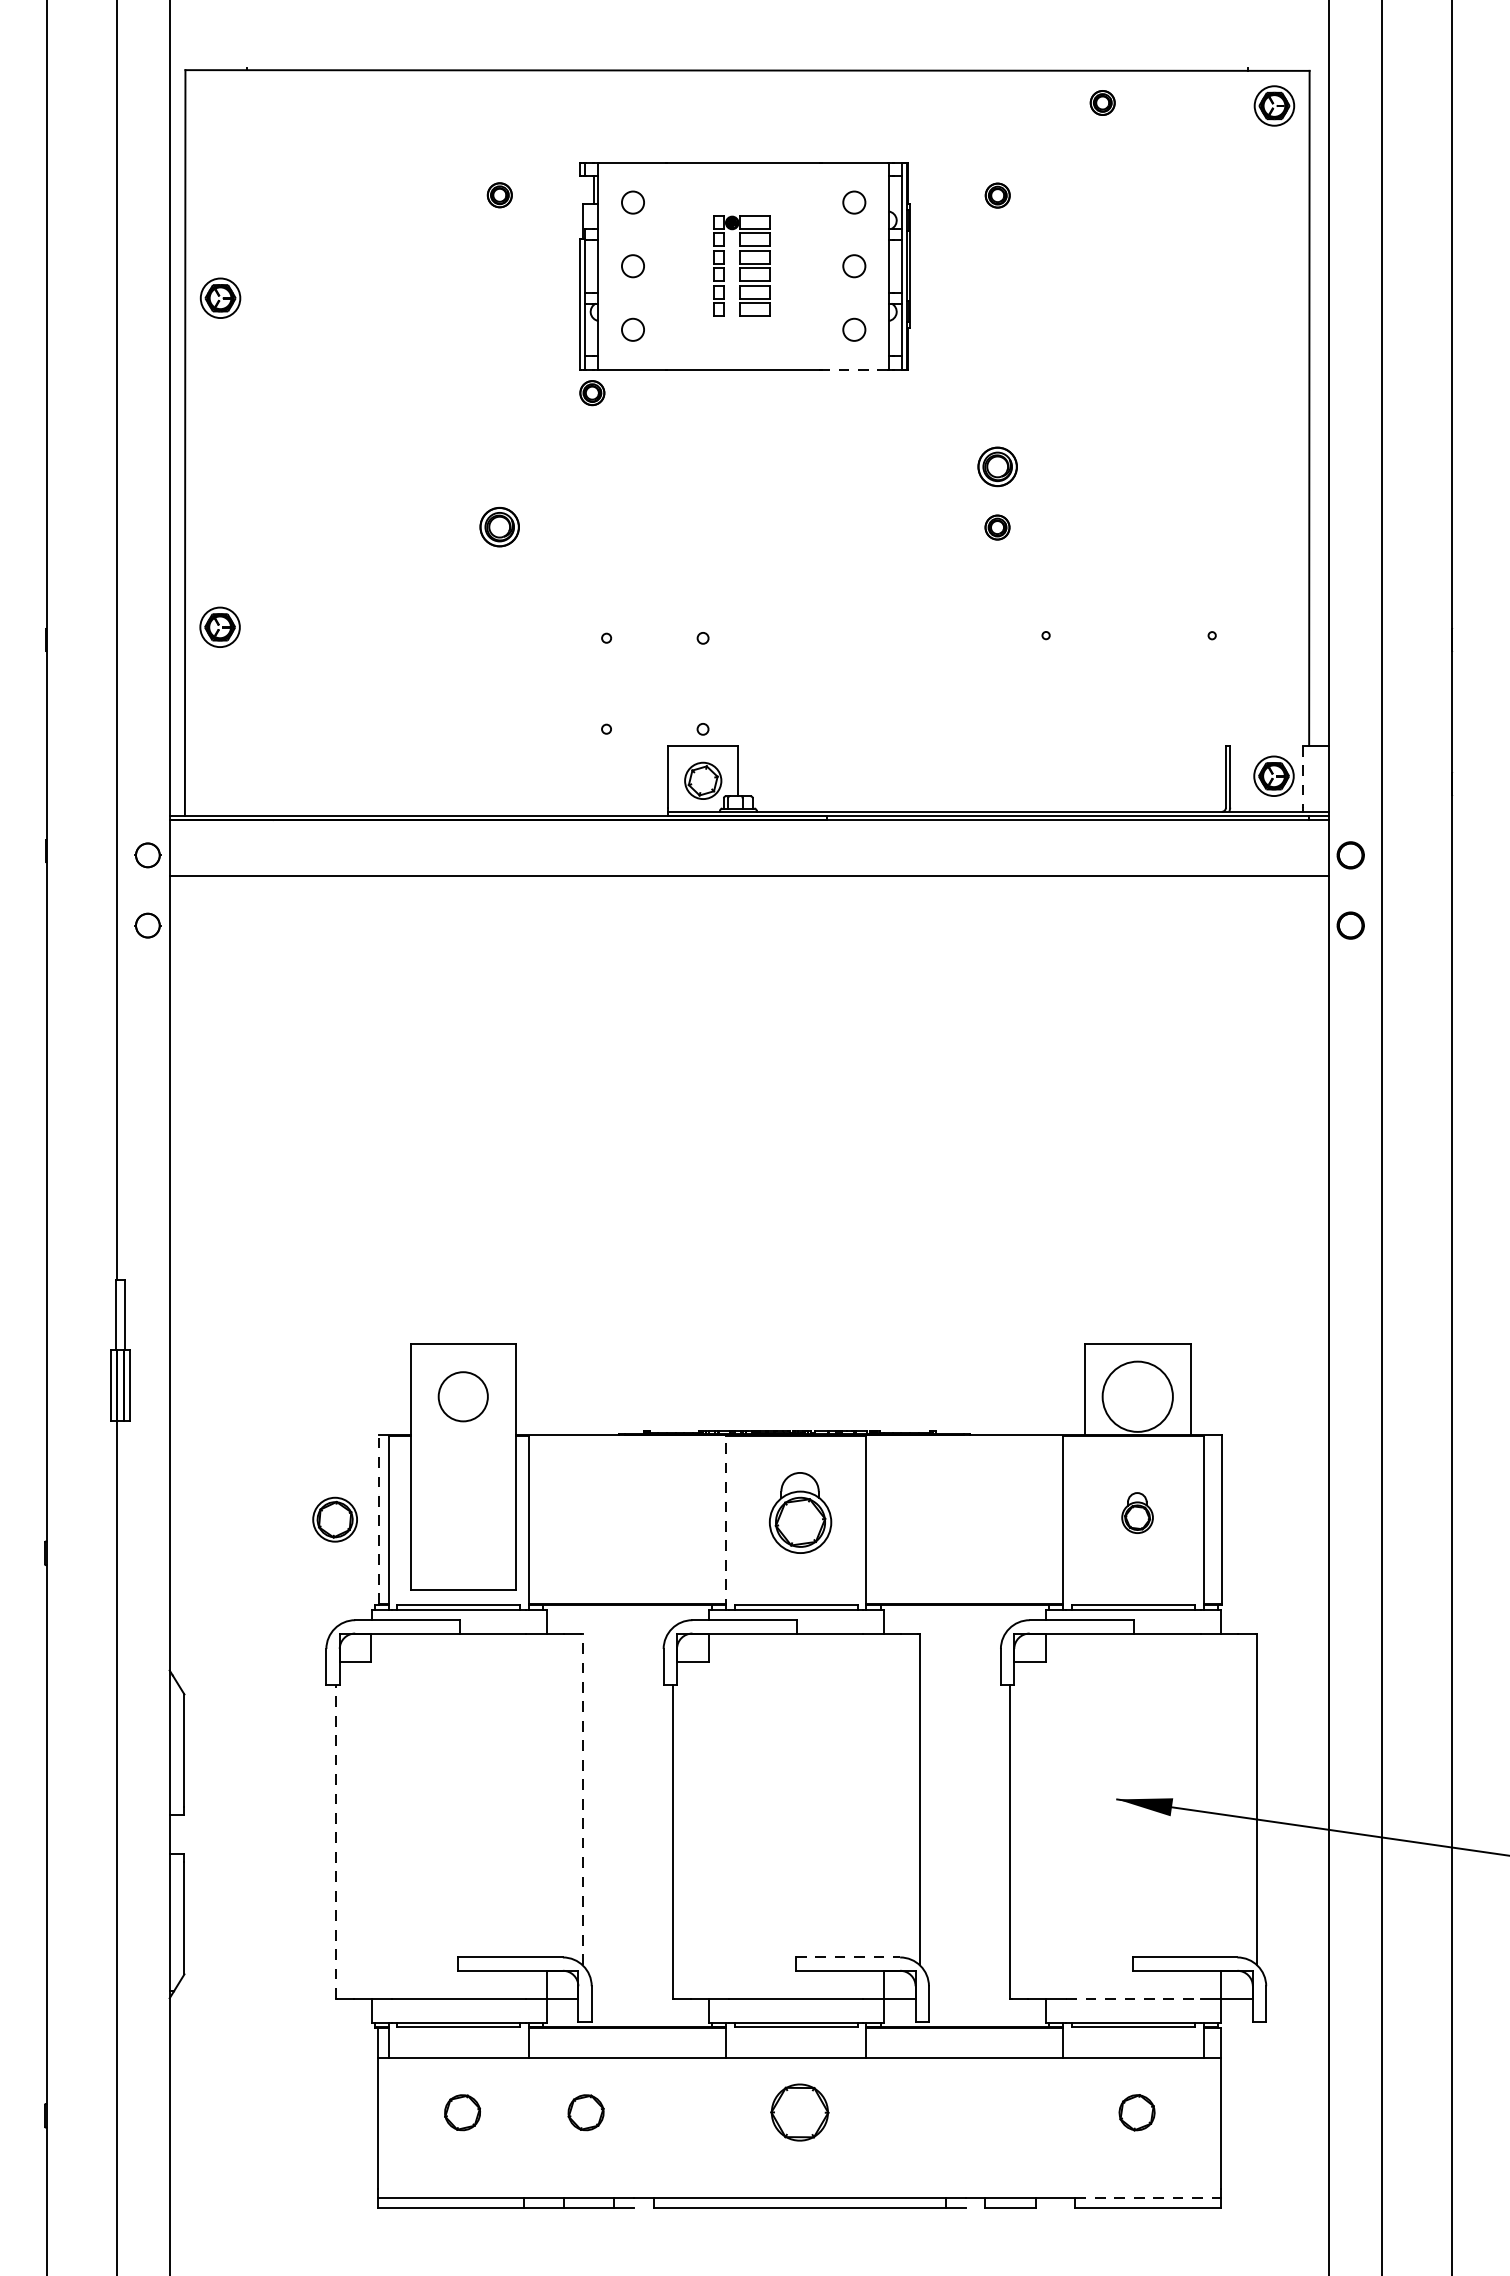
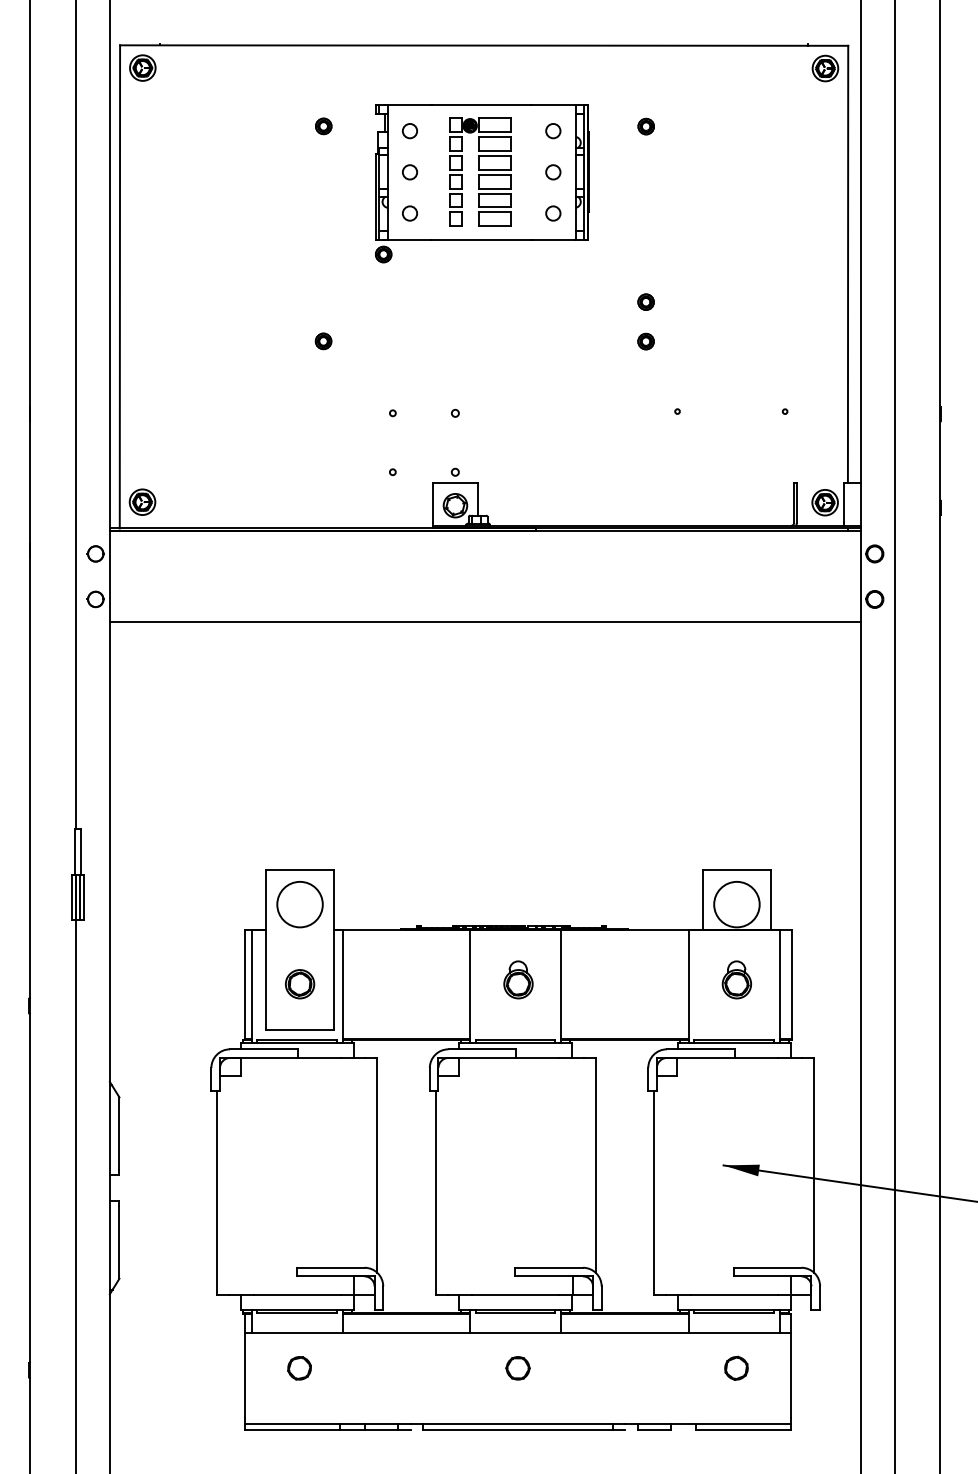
part: (1101, 102) -> (713, 66), removed
part: (741, 264) -> (480, 171), size x1.67
part: (220, 297) -> (142, 67), moved
line: (854, 369) -> (553, 239), dashed -> solid
part: (996, 465) -> (645, 301), size x0.62
part: (499, 527) -> (323, 341), size x0.62
part: (220, 626) -> (142, 501), moved
line: (1302, 777) -> (843, 503), dashed -> solid
line: (748, 876) -> (484, 622), moved
circle: (462, 1396) -> (299, 904), size x1.43
part: (800, 1512) -> (518, 979), size x0.71
part: (1137, 1512) -> (736, 979), size x1.43
part: (335, 1520) -> (300, 984), moved
line: (379, 1520) -> (245, 984), dashed -> solid
line: (726, 1521) -> (470, 985), dashed -> solid
line: (582, 1798) -> (377, 1164), dashed -> solid
line: (335, 1841) -> (217, 1192), dashed -> solid
line: (848, 1957) -> (549, 1267), dashed -> solid
line: (1134, 1998) -> (734, 1294), dashed -> solid
part: (585, 2112) -> (379, 1368), removed
part: (799, 2112) -> (517, 1368), size x0.62
line: (1149, 2197) -> (744, 1423), dashed -> solid

